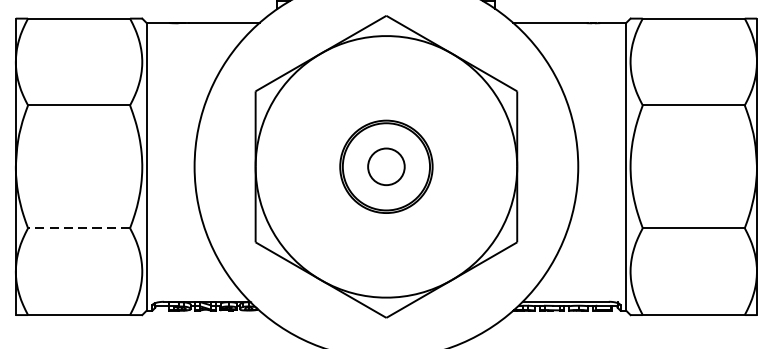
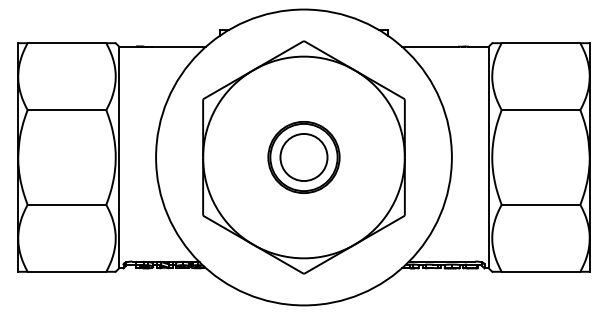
circle: (385, 166) -> (303, 157), size x1.67
line: (78, 227) -> (66, 204), dashed -> solid

